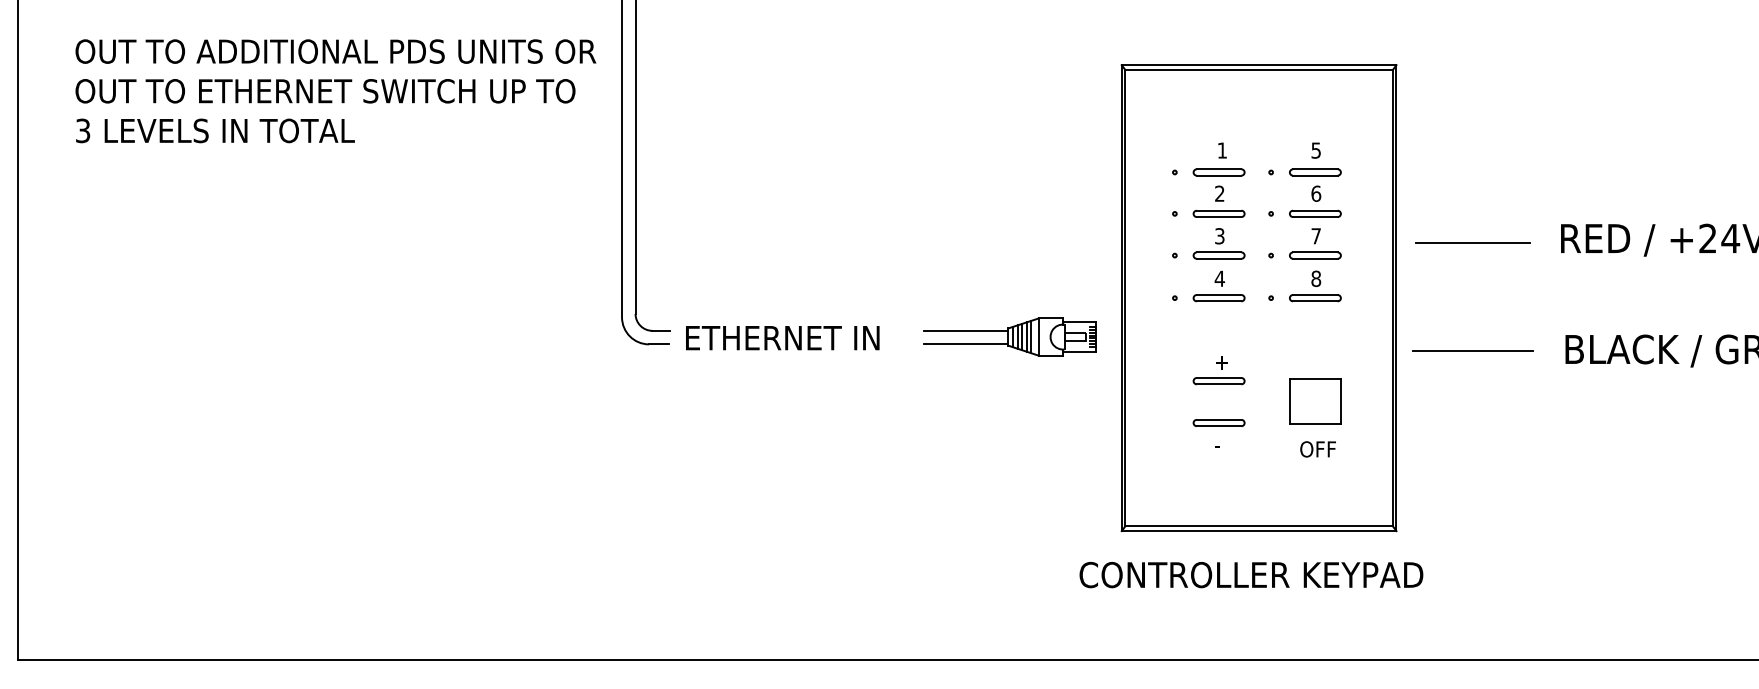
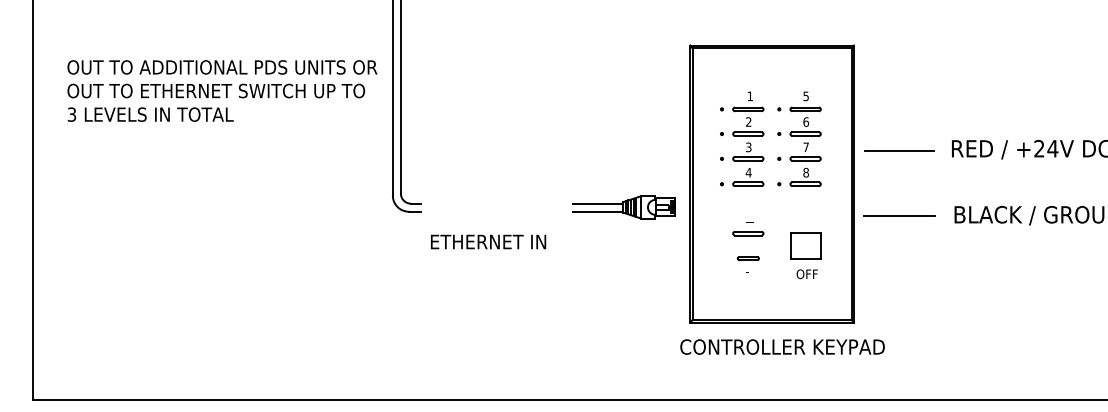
text: (335, 90) -> (222, 90), moved
text: (782, 337) -> (488, 241), moved
part: (1219, 422) -> (748, 258), size x0.7
text: (1251, 574) -> (782, 346), moved

